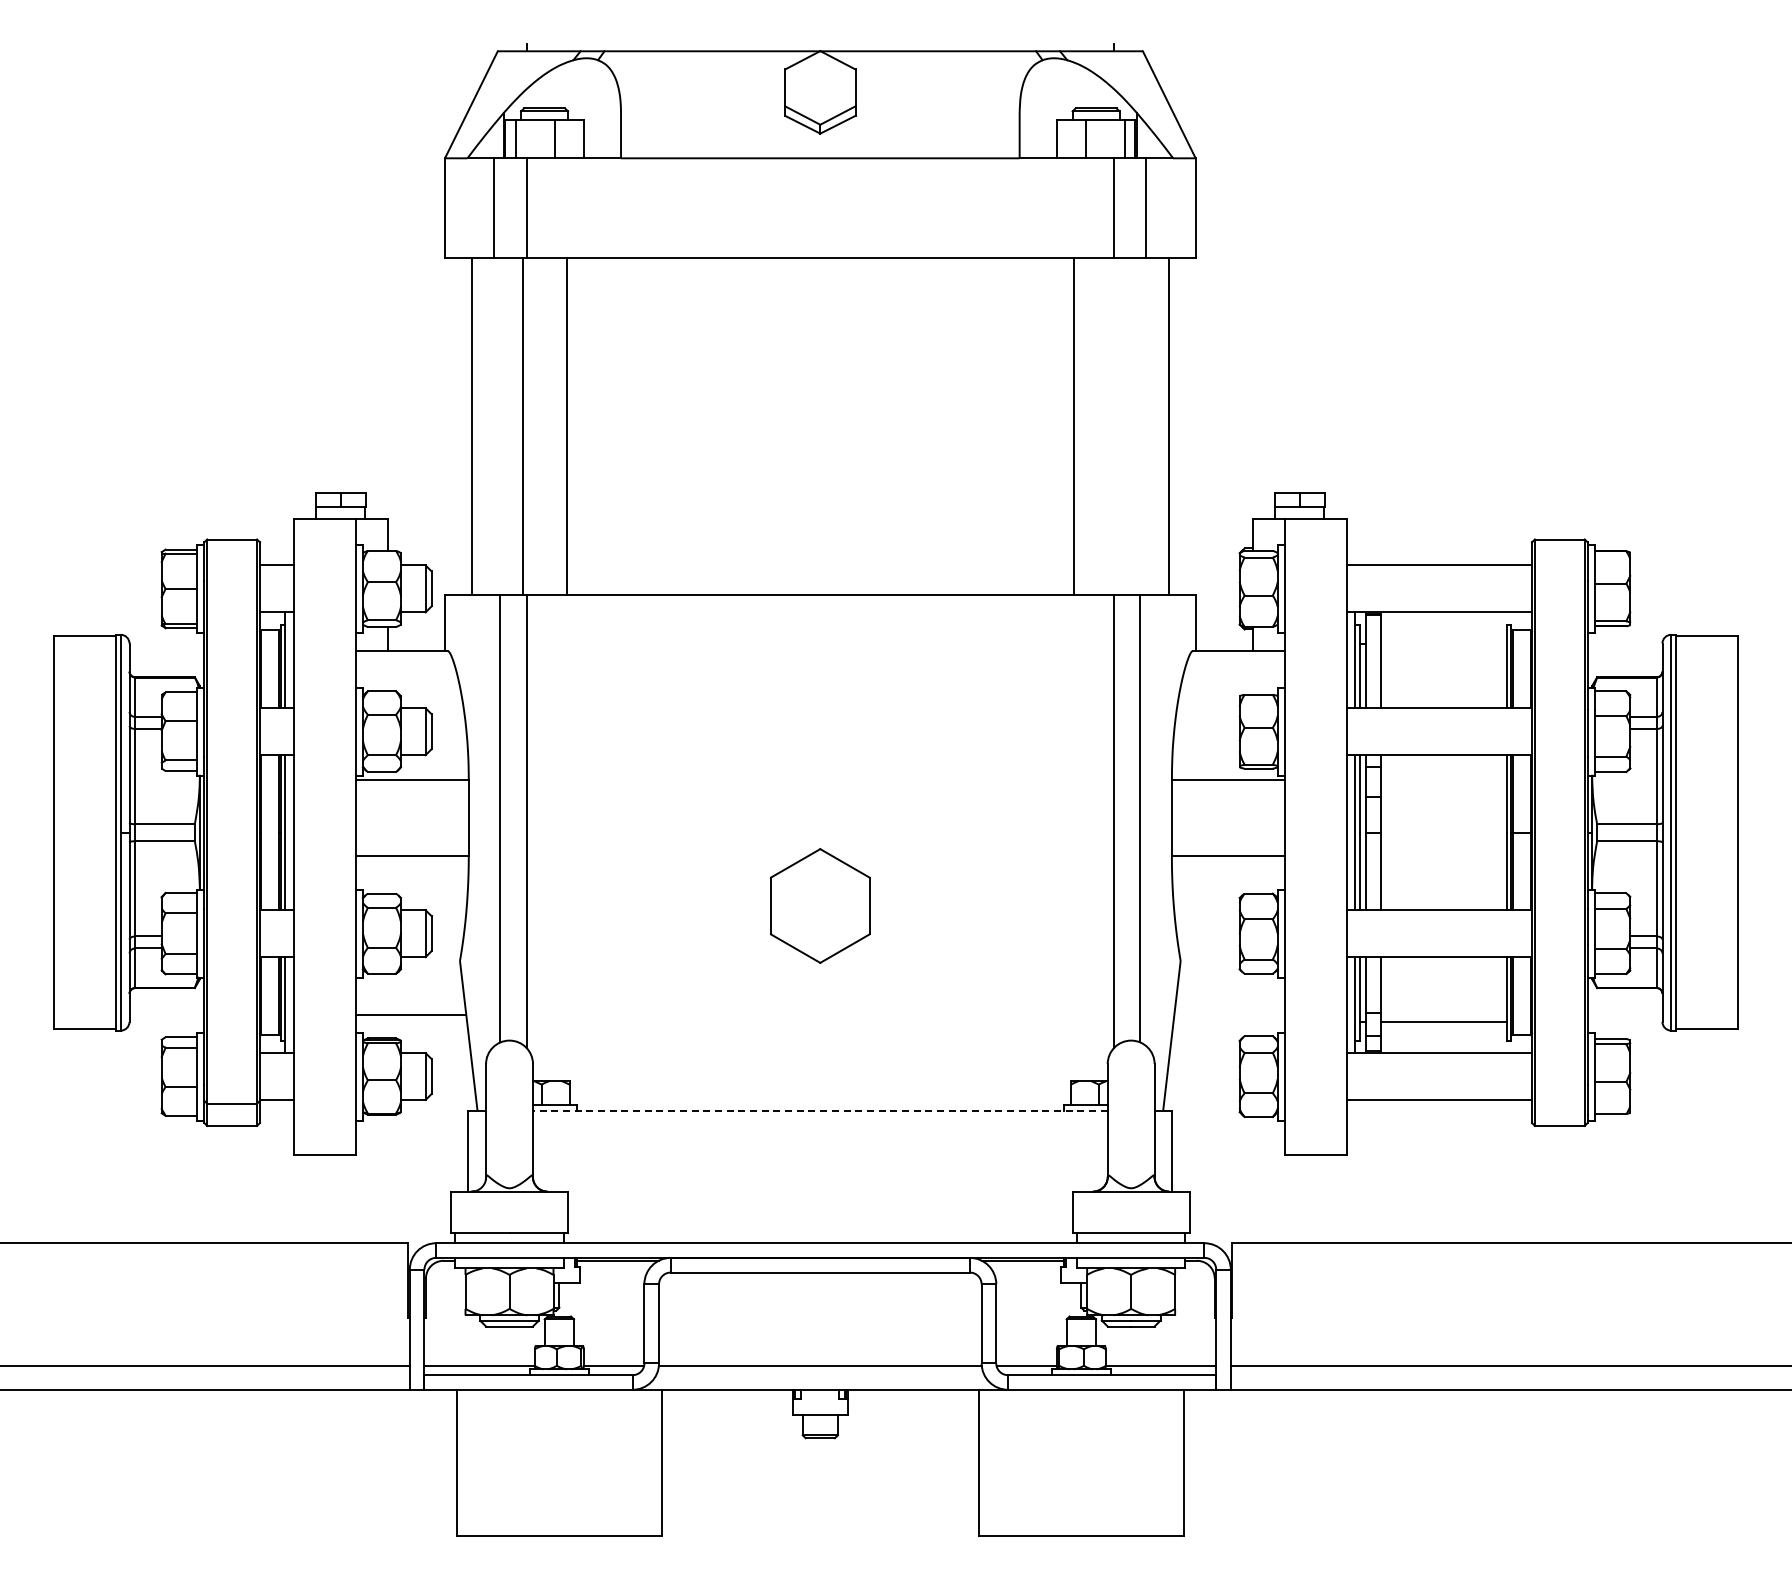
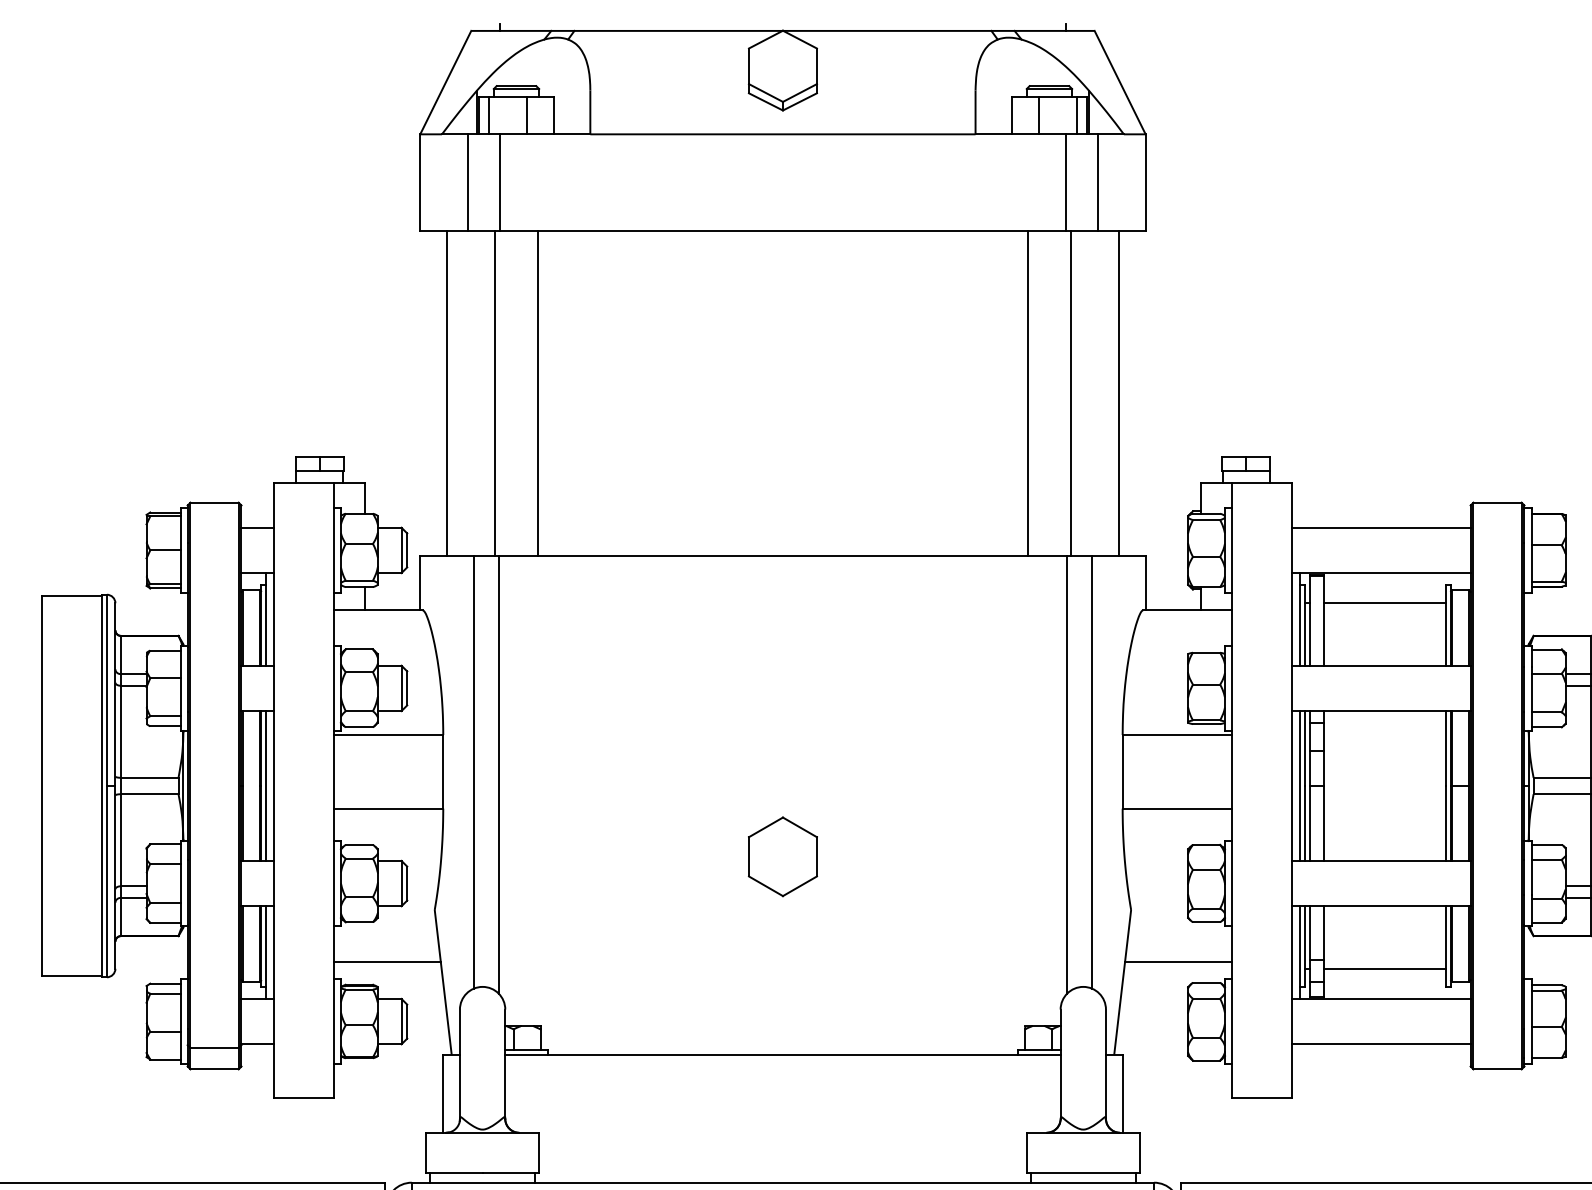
line: (1118, 426) -> (1071, 393), added
line: (1443, 643) -> (1385, 603), added
part: (820, 905) -> (783, 856), size x0.71
line: (1229, 1014) -> (1178, 961), added
line: (819, 1111) -> (782, 1055), dashed -> solid

